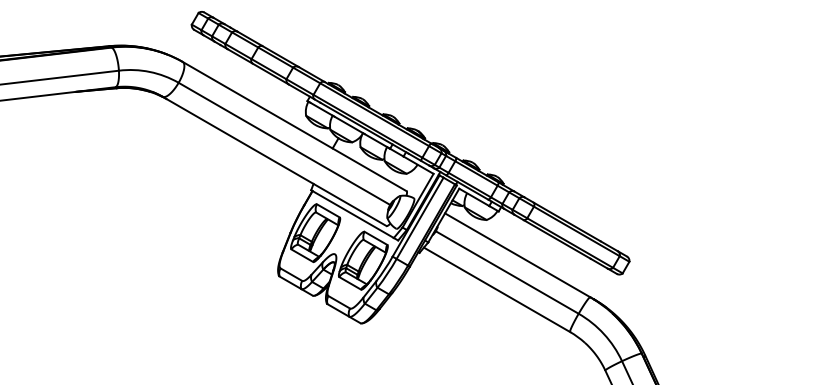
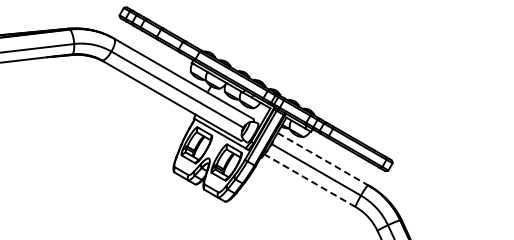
line: (518, 255) -> (323, 159), solid -> dashed
line: (497, 289) -> (310, 180), solid -> dashed

